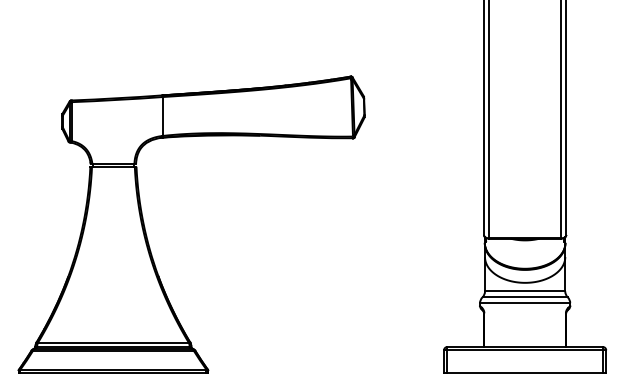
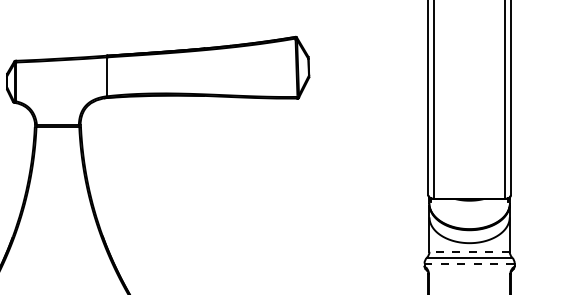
line: (524, 291) -> (468, 251), solid -> dashed
line: (524, 303) -> (468, 263), solid -> dashed

